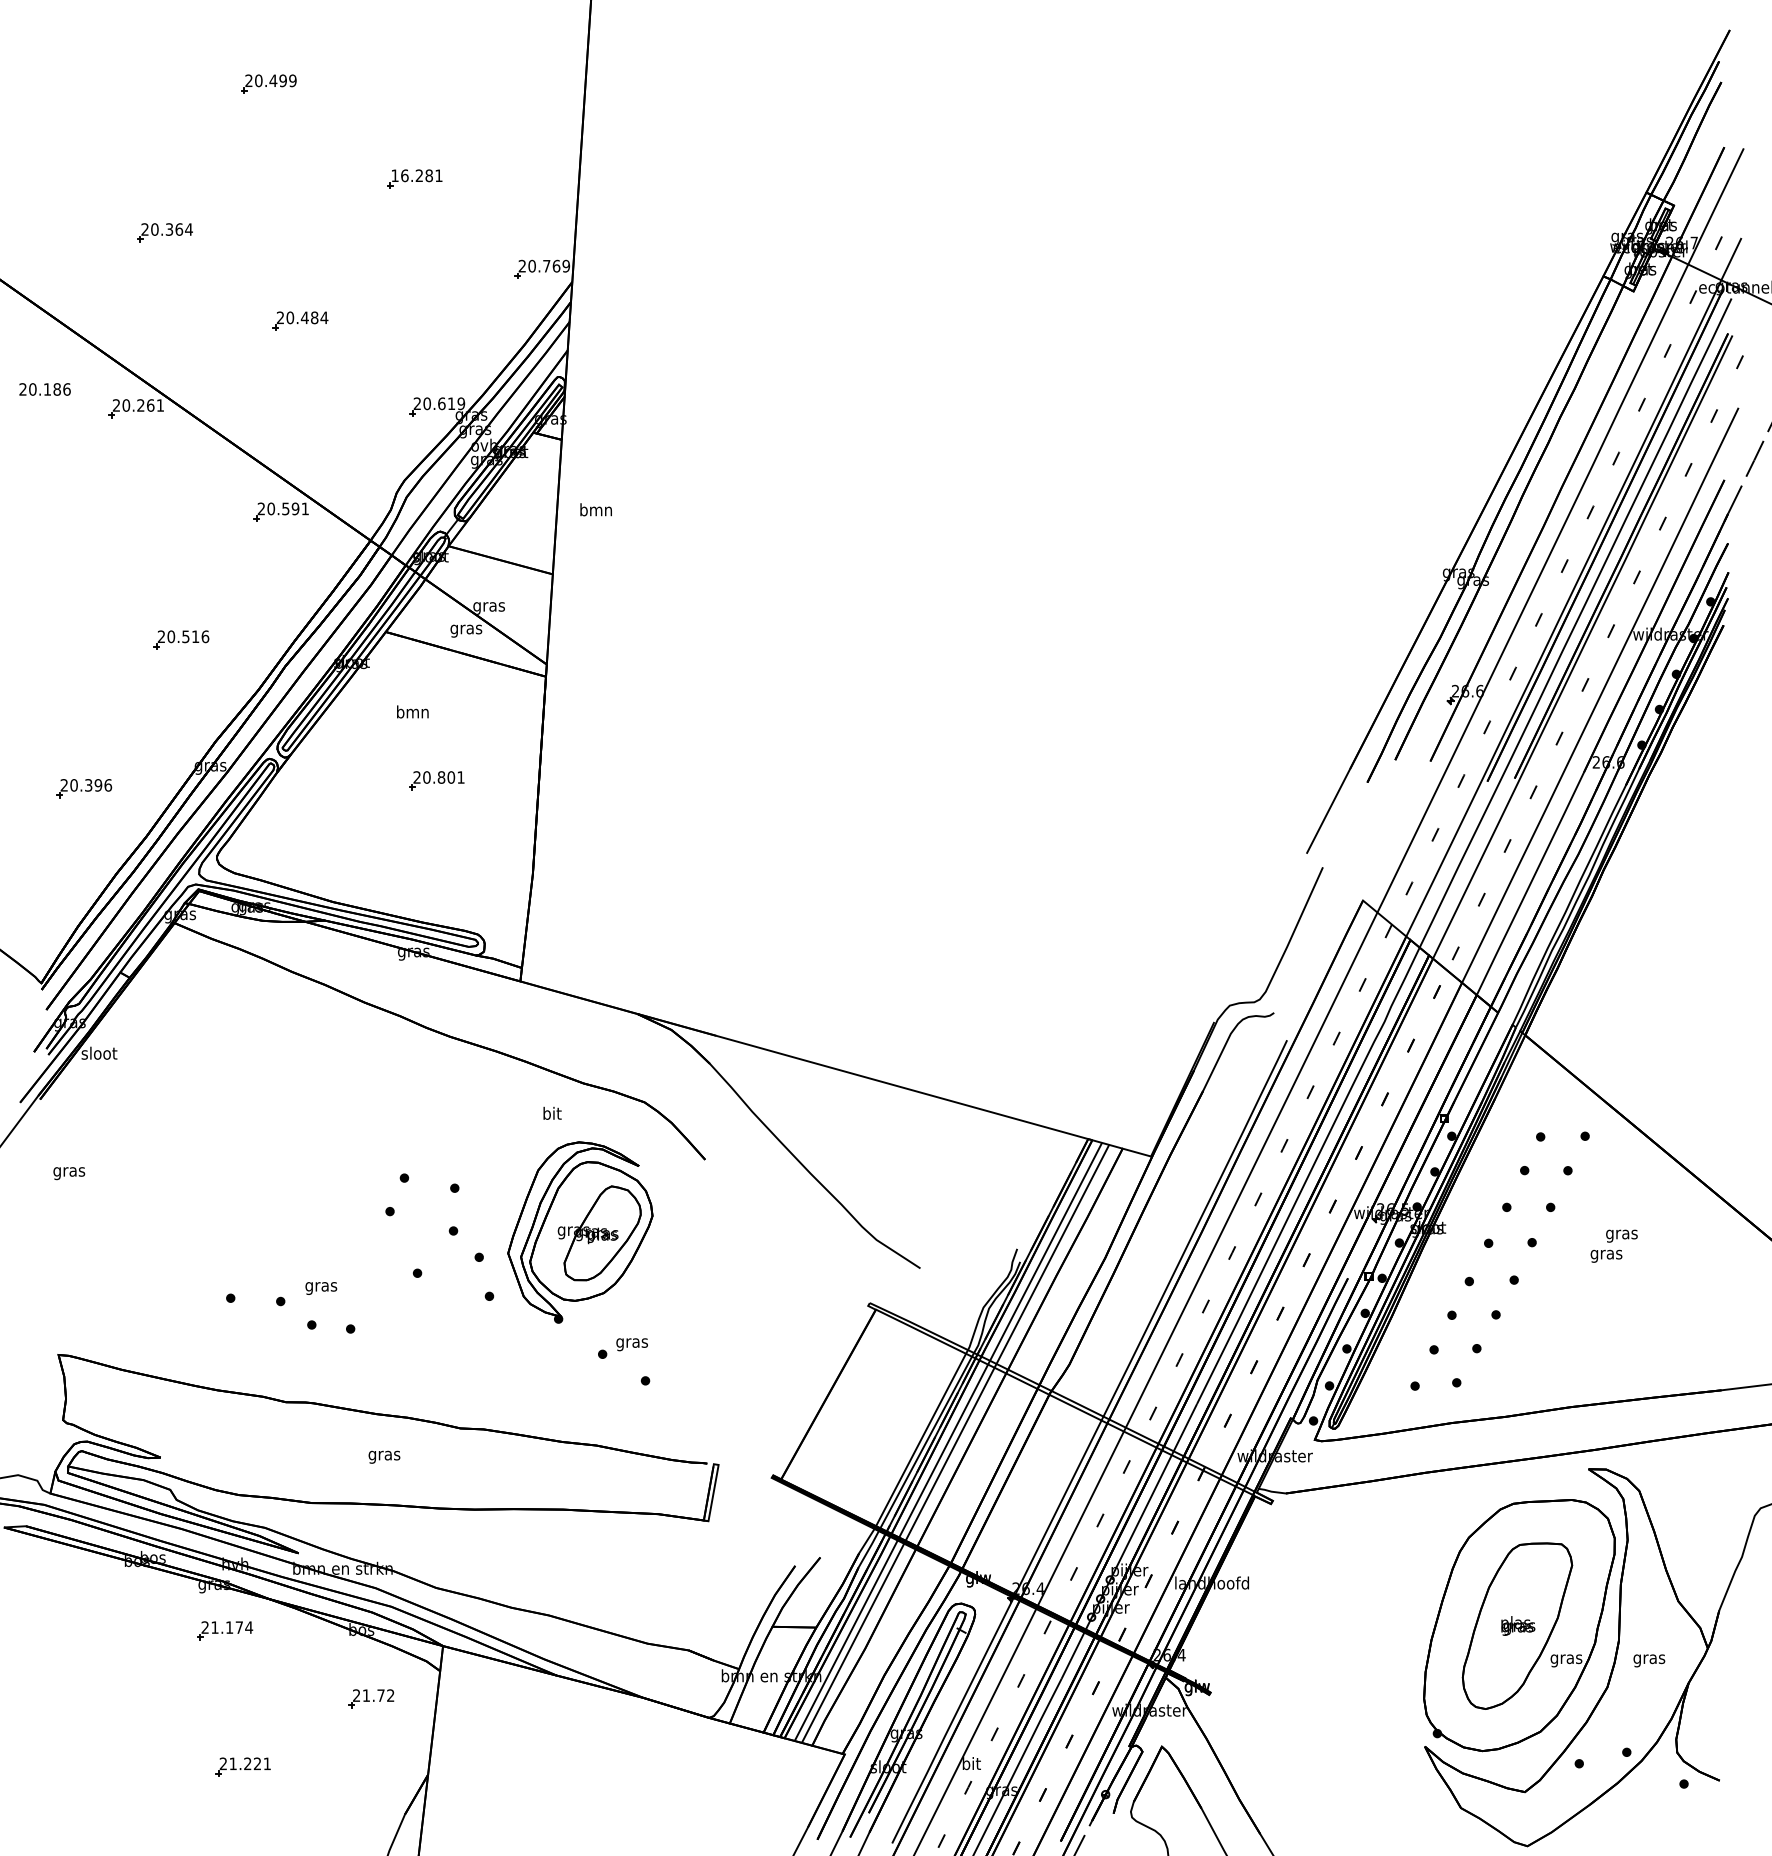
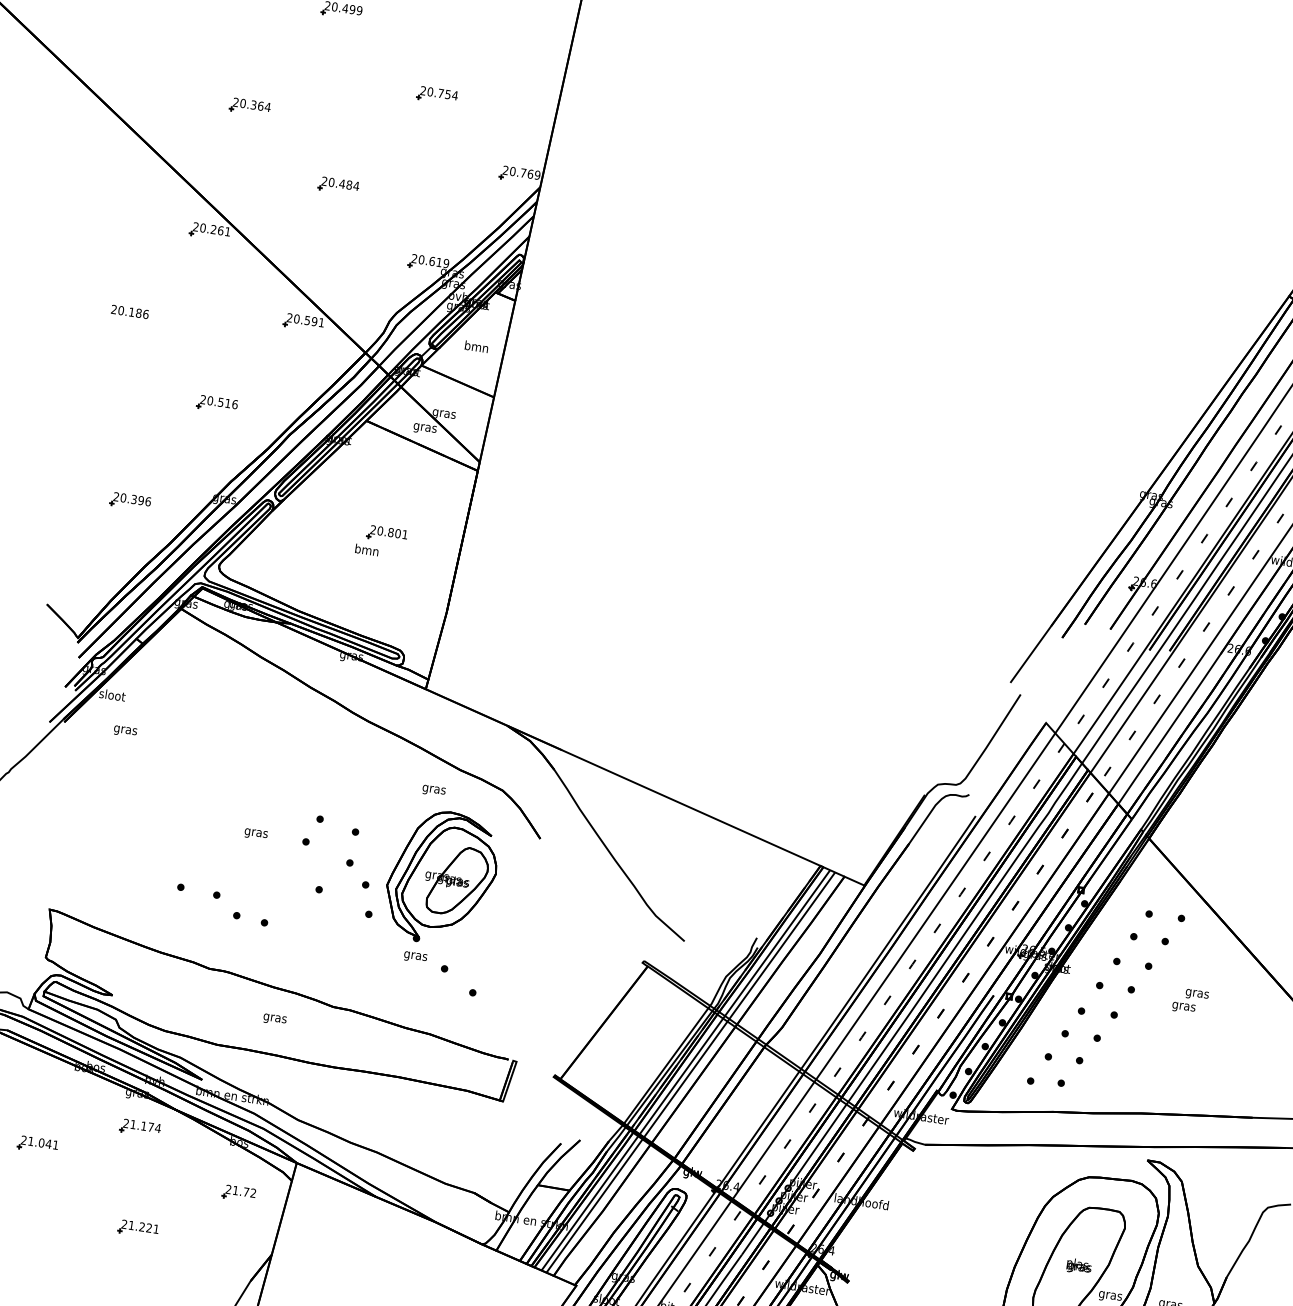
text: (416, 175) -> (438, 92), 16.281 -> 20.754
text: (44, 389) -> (129, 311), moved
text: (595, 509) -> (476, 346), moved
text: (412, 711) -> (366, 549), moved
text: (551, 1114) -> (433, 789), bit -> gras
text: (69, 1173) -> (125, 731), moved
text: (321, 1288) -> (256, 834), moved
text: (631, 1344) -> (415, 957), moved
part: (90, 1673) -> (37, 1144), added

